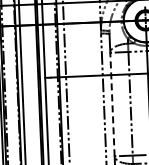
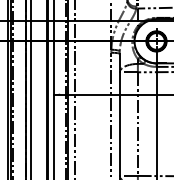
line: (112, 104) -> (119, 124), dashed -> solid

